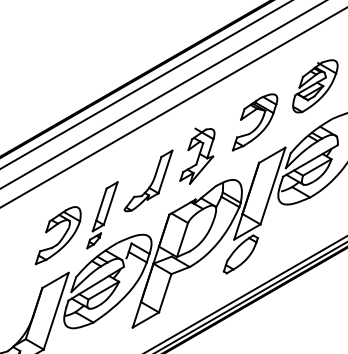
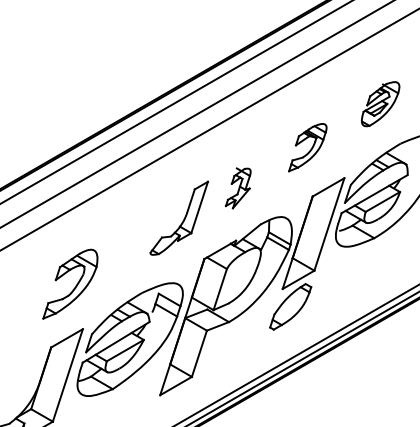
part: (315, 86) -> (380, 104), size x0.7
part: (254, 122) -> (307, 147), size x0.7
part: (197, 155) -> (238, 187), size x0.6
part: (102, 215) -> (123, 259), removed

